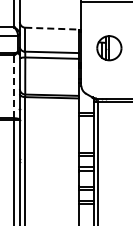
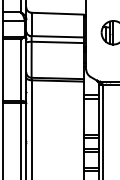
line: (51, 28) -> (57, 13), dashed -> solid
line: (14, 86) -> (21, 69), dashed -> solid

